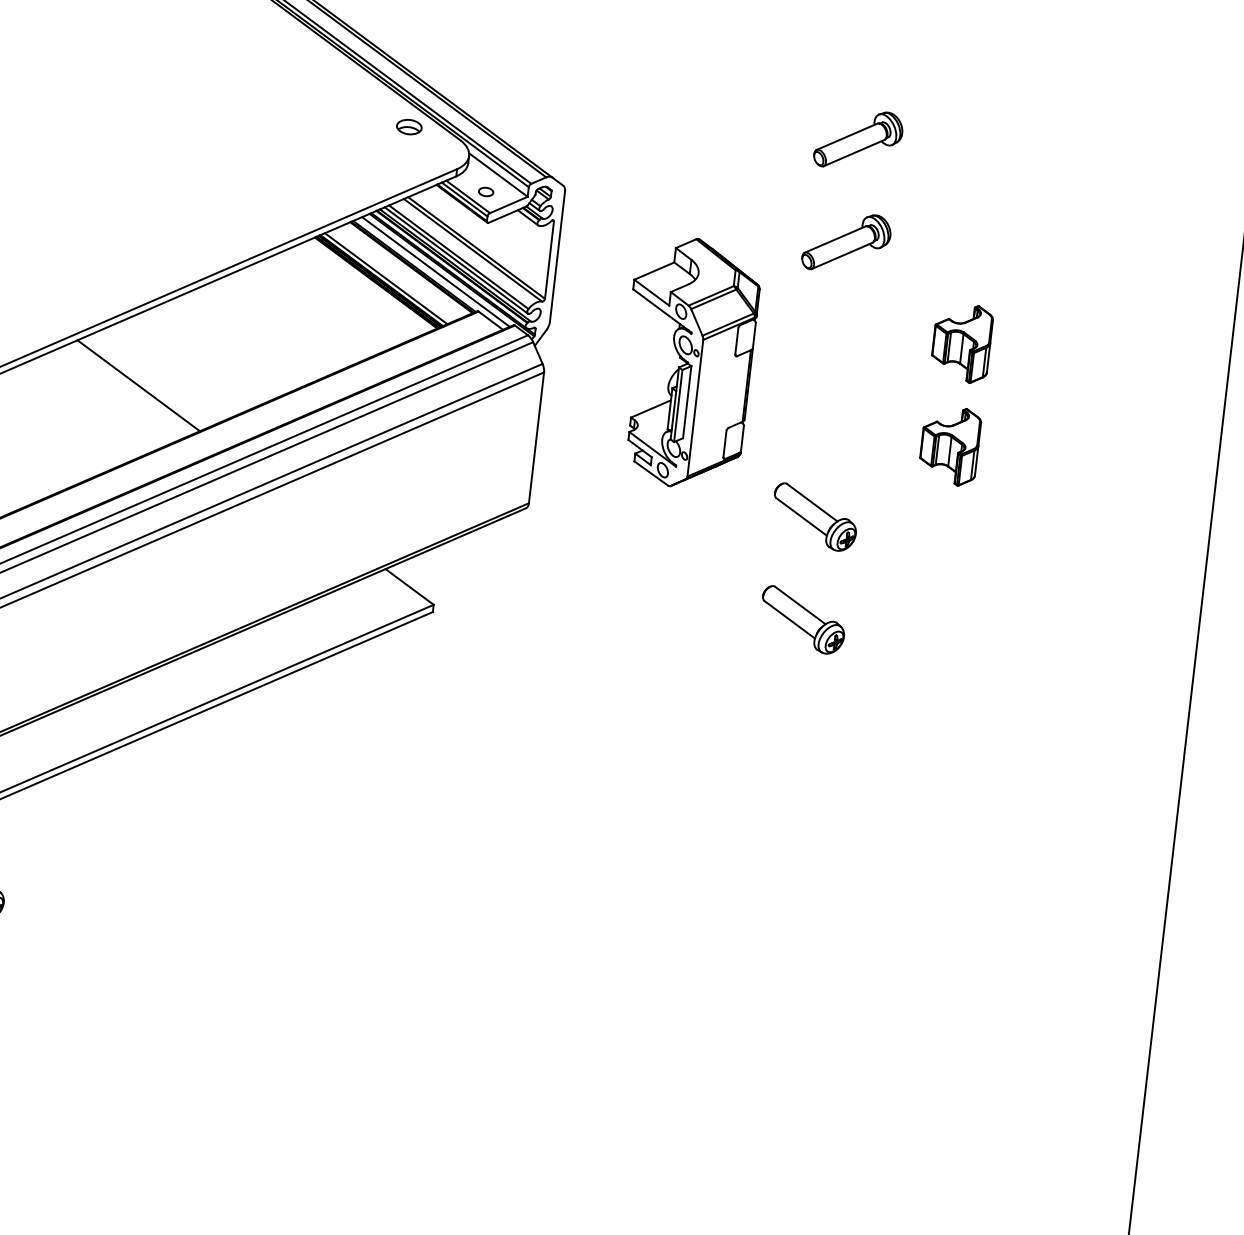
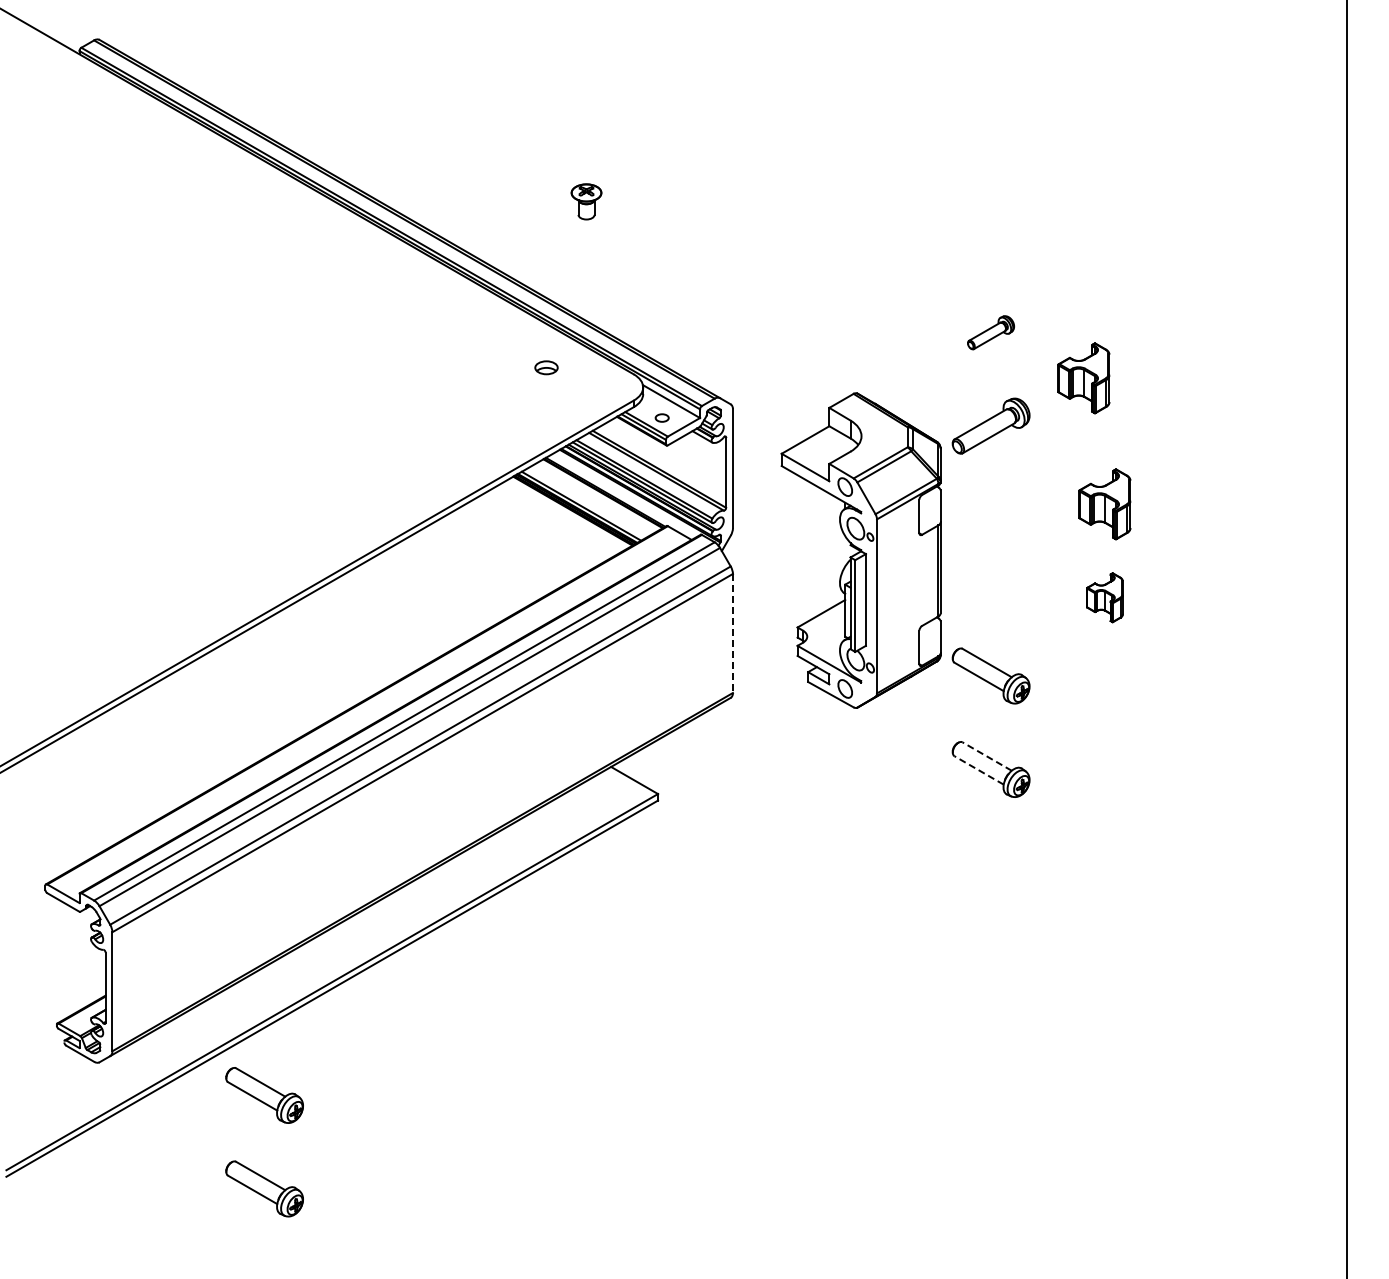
part: (409, 126) -> (546, 367), moved
part: (857, 139) -> (990, 332), size x0.6
part: (954, 202) -> (1083, 378), added
line: (436, 271) -> (625, 494), removed
part: (687, 362) -> (860, 550), size x1.4
line: (138, 385) -> (370, 627), removed
line: (536, 437) -> (732, 633), solid -> dashed
part: (949, 445) -> (1104, 597), size x0.7
line: (799, 605) -> (986, 756), solid -> dashed
line: (789, 619) -> (978, 770), solid -> dashed

